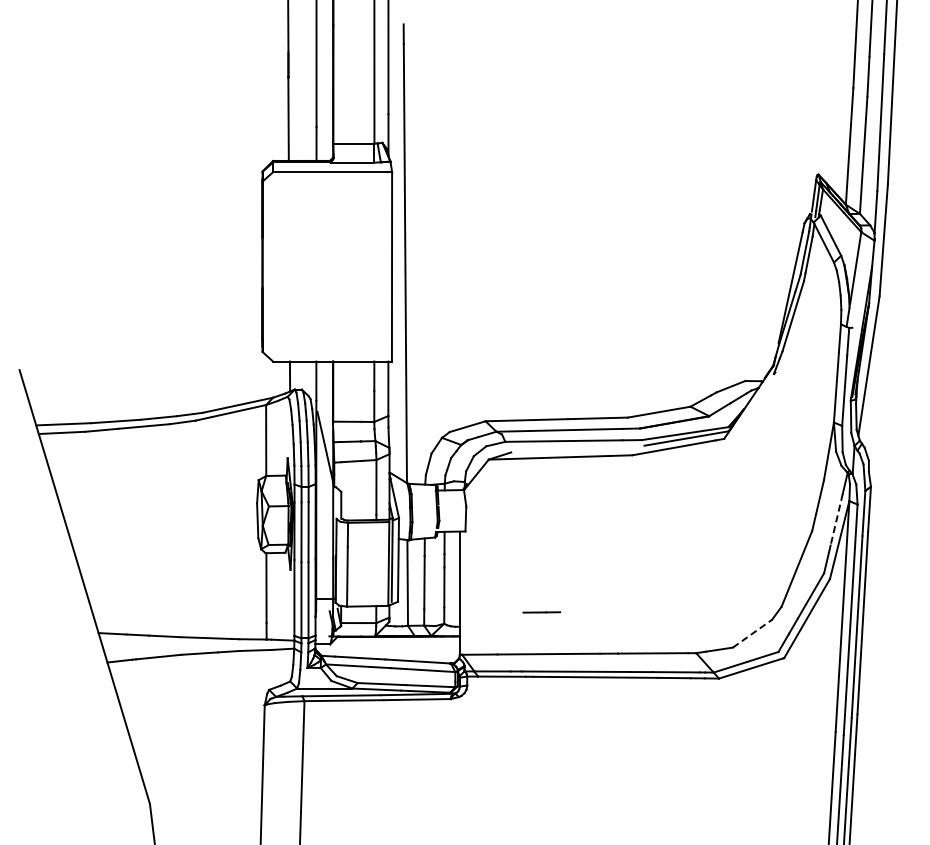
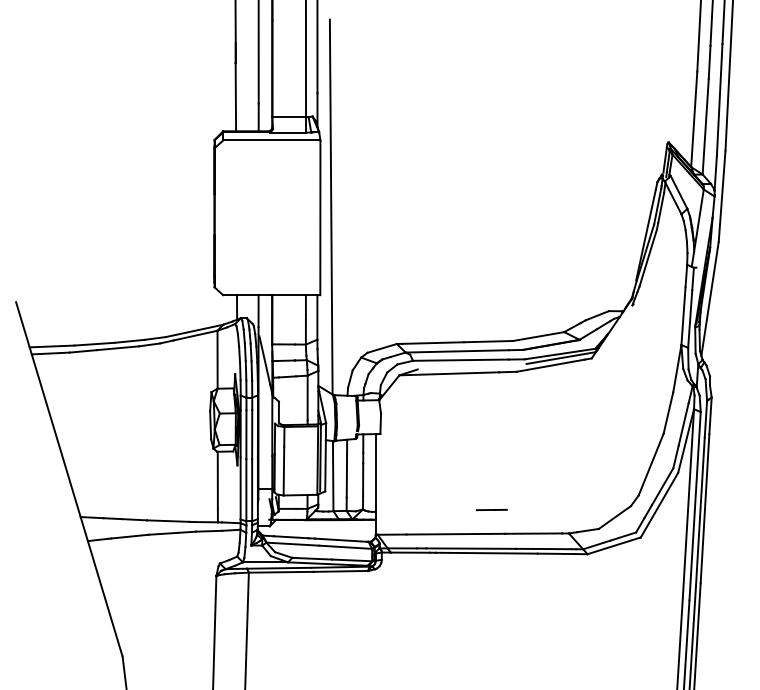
line: (836, 520) -> (683, 425), dashed -> solid
line: (541, 612) -> (491, 510), moved
line: (752, 633) -> (614, 517), dashed -> solid

